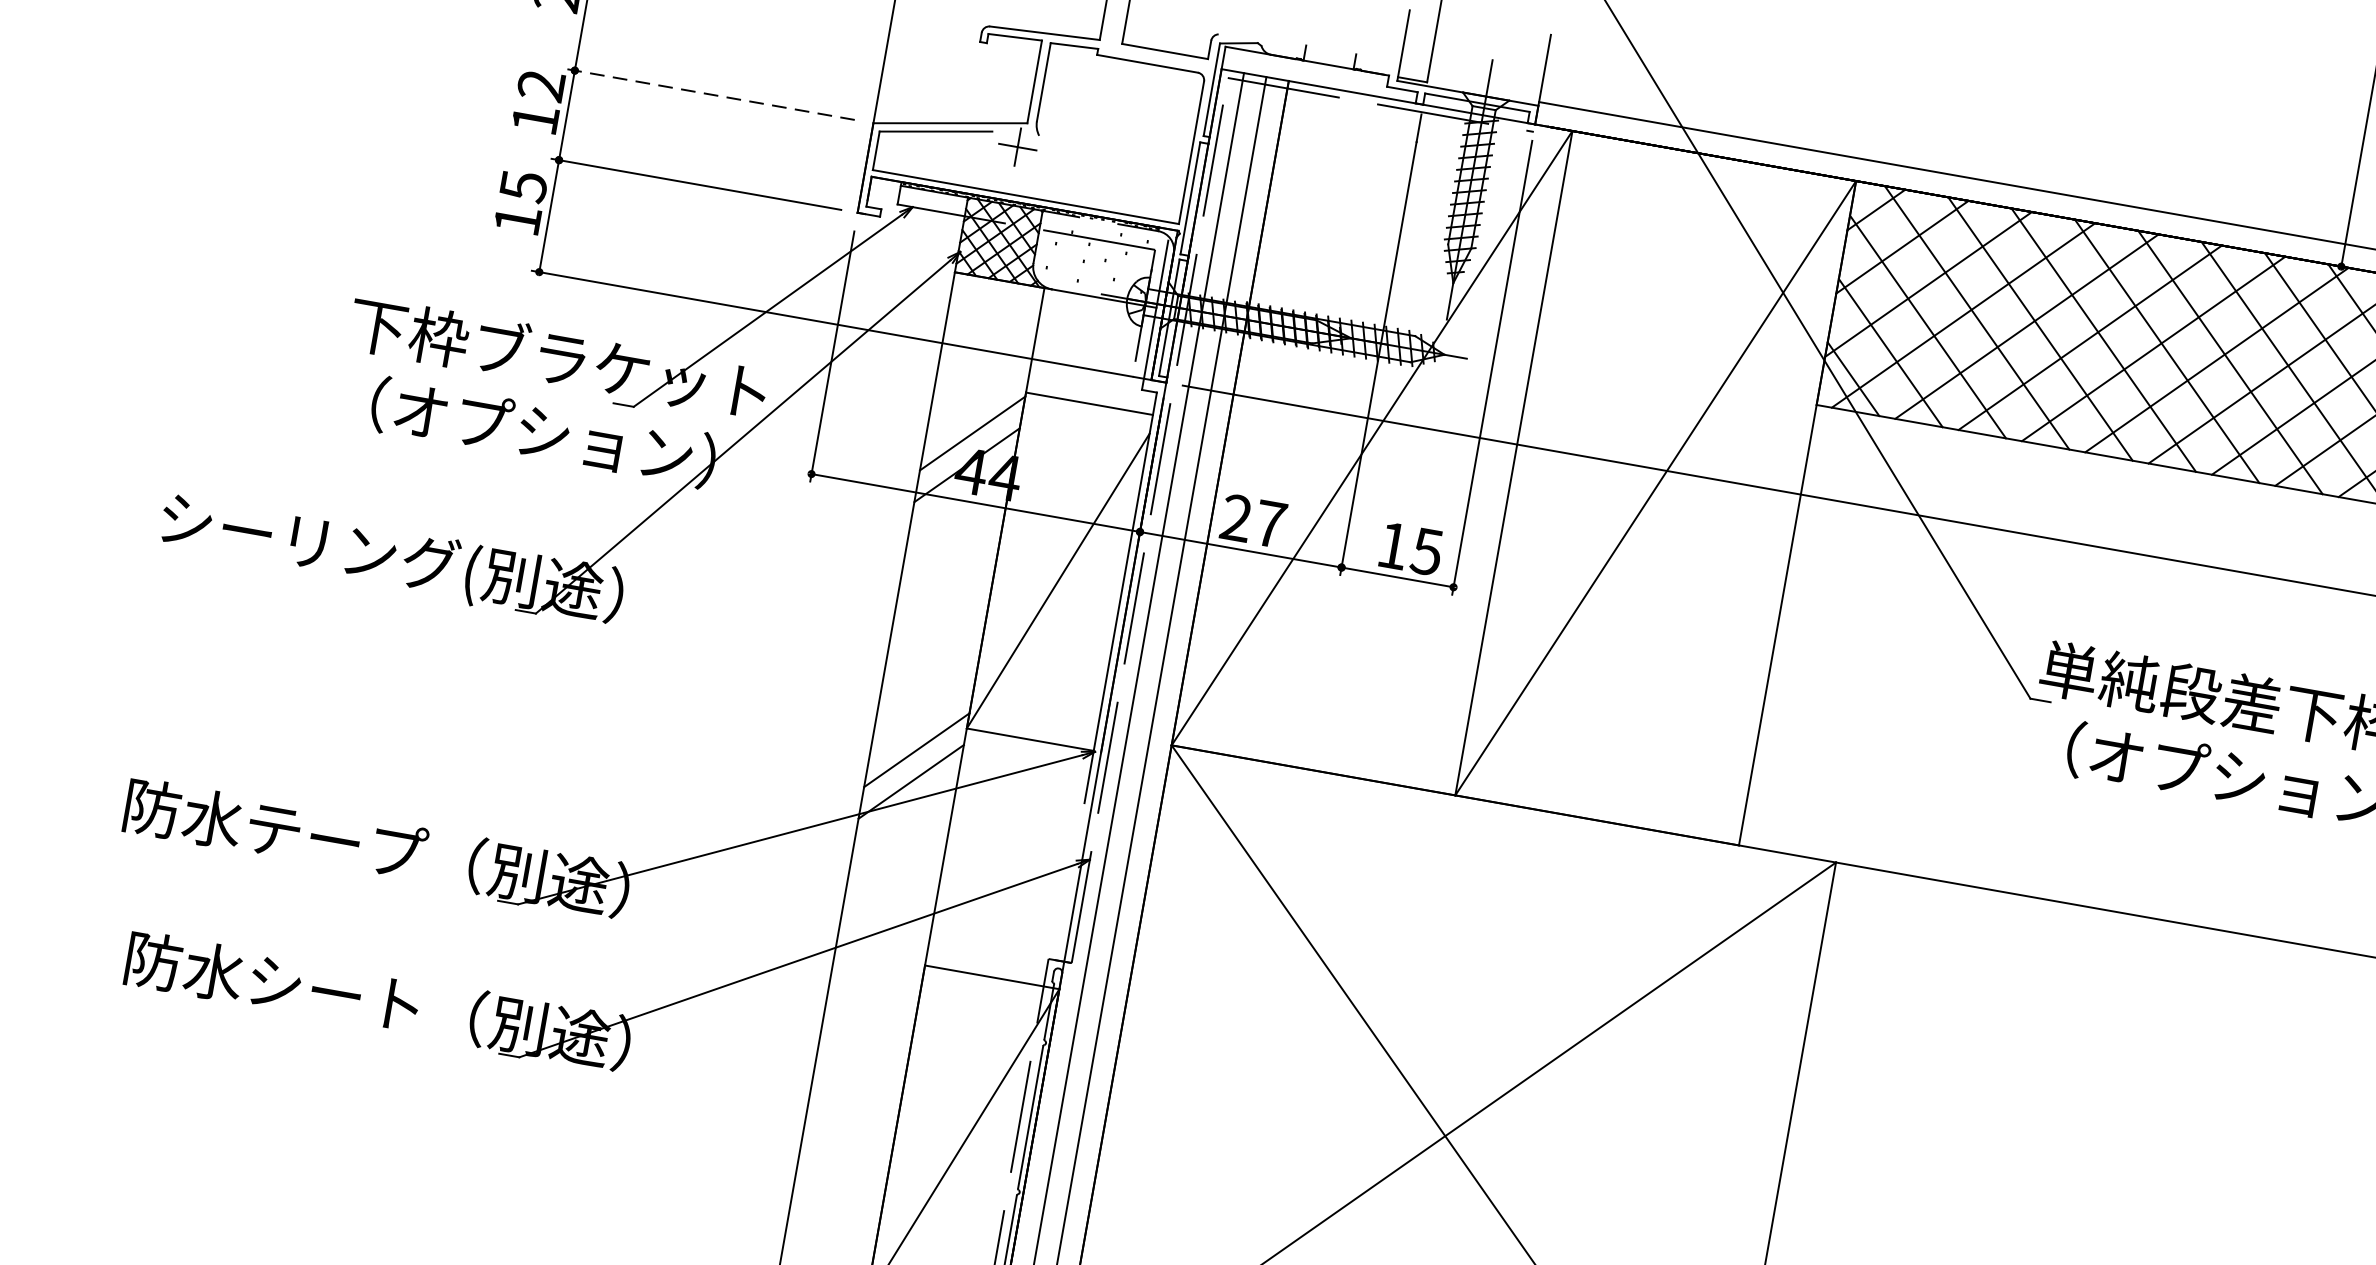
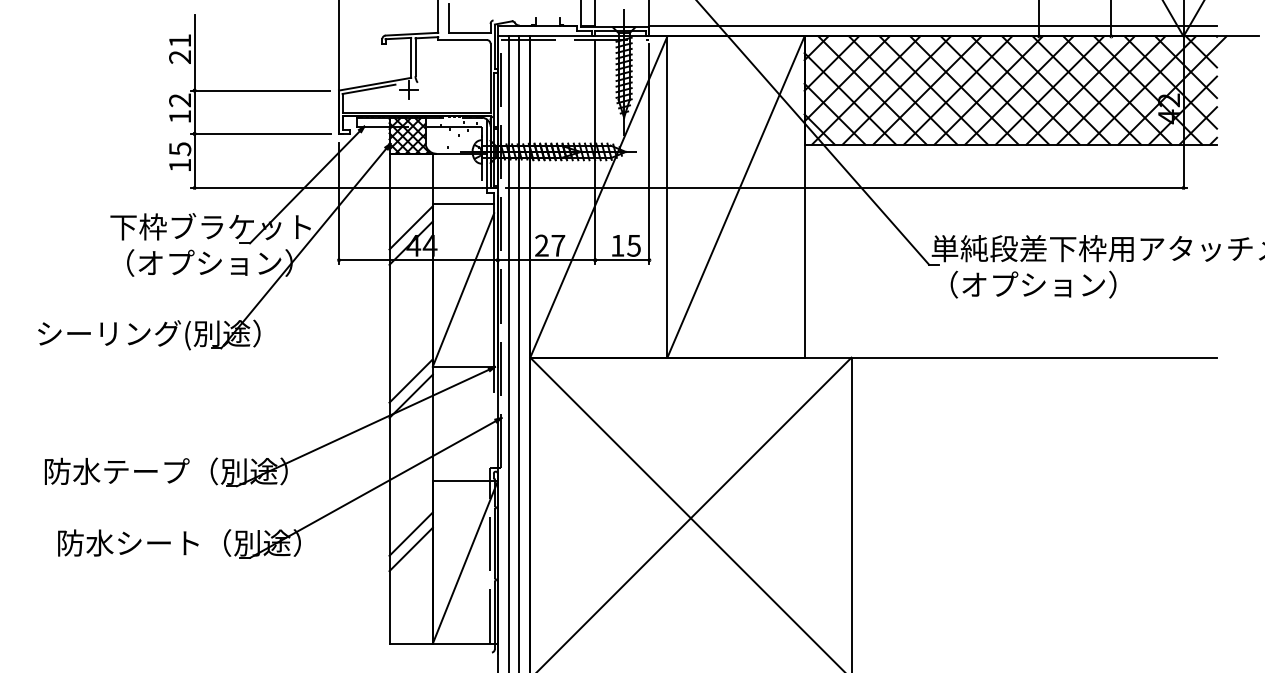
line: (709, 94) -> (259, 90), dashed -> solid
line: (859, 1065) -> (410, 533), added
line: (853, 1098) -> (410, 549), added

